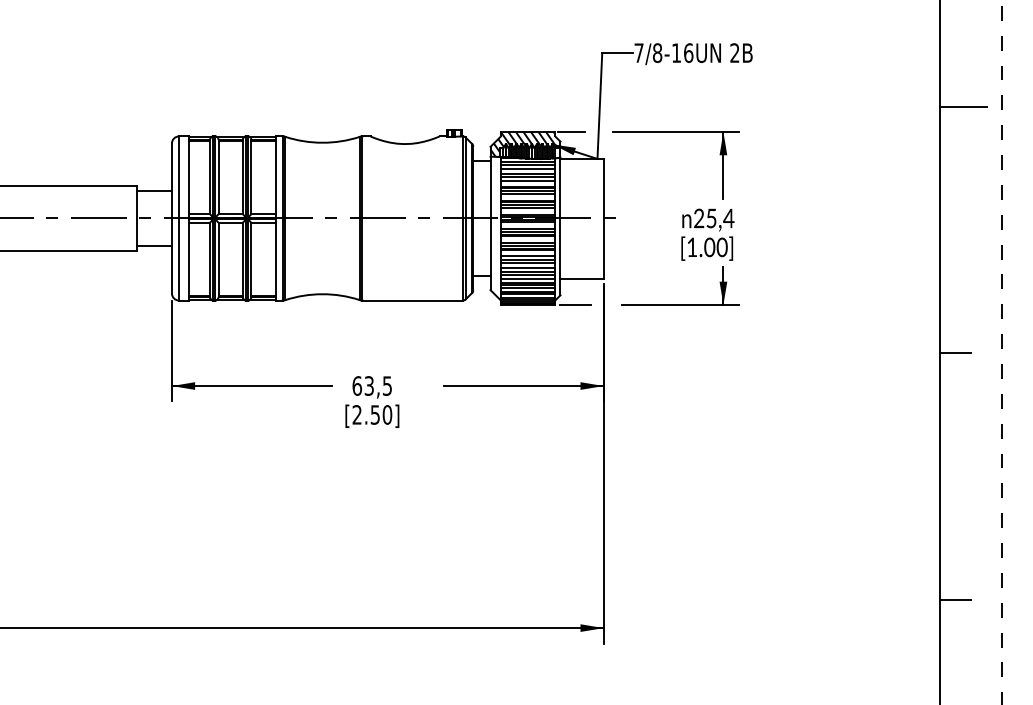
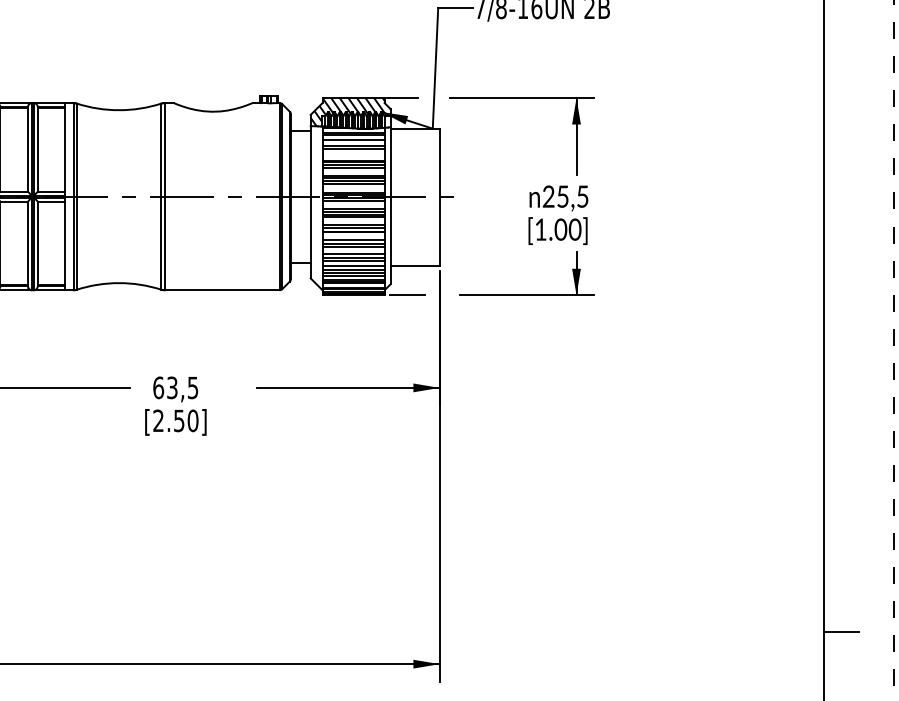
line: (963, 106) -> (850, 68), removed
line: (527, 180) -> (352, 153), removed
text: (728, 218) -> (582, 196), 25,4 -> 25,5
line: (955, 353) -> (841, 350), removed

